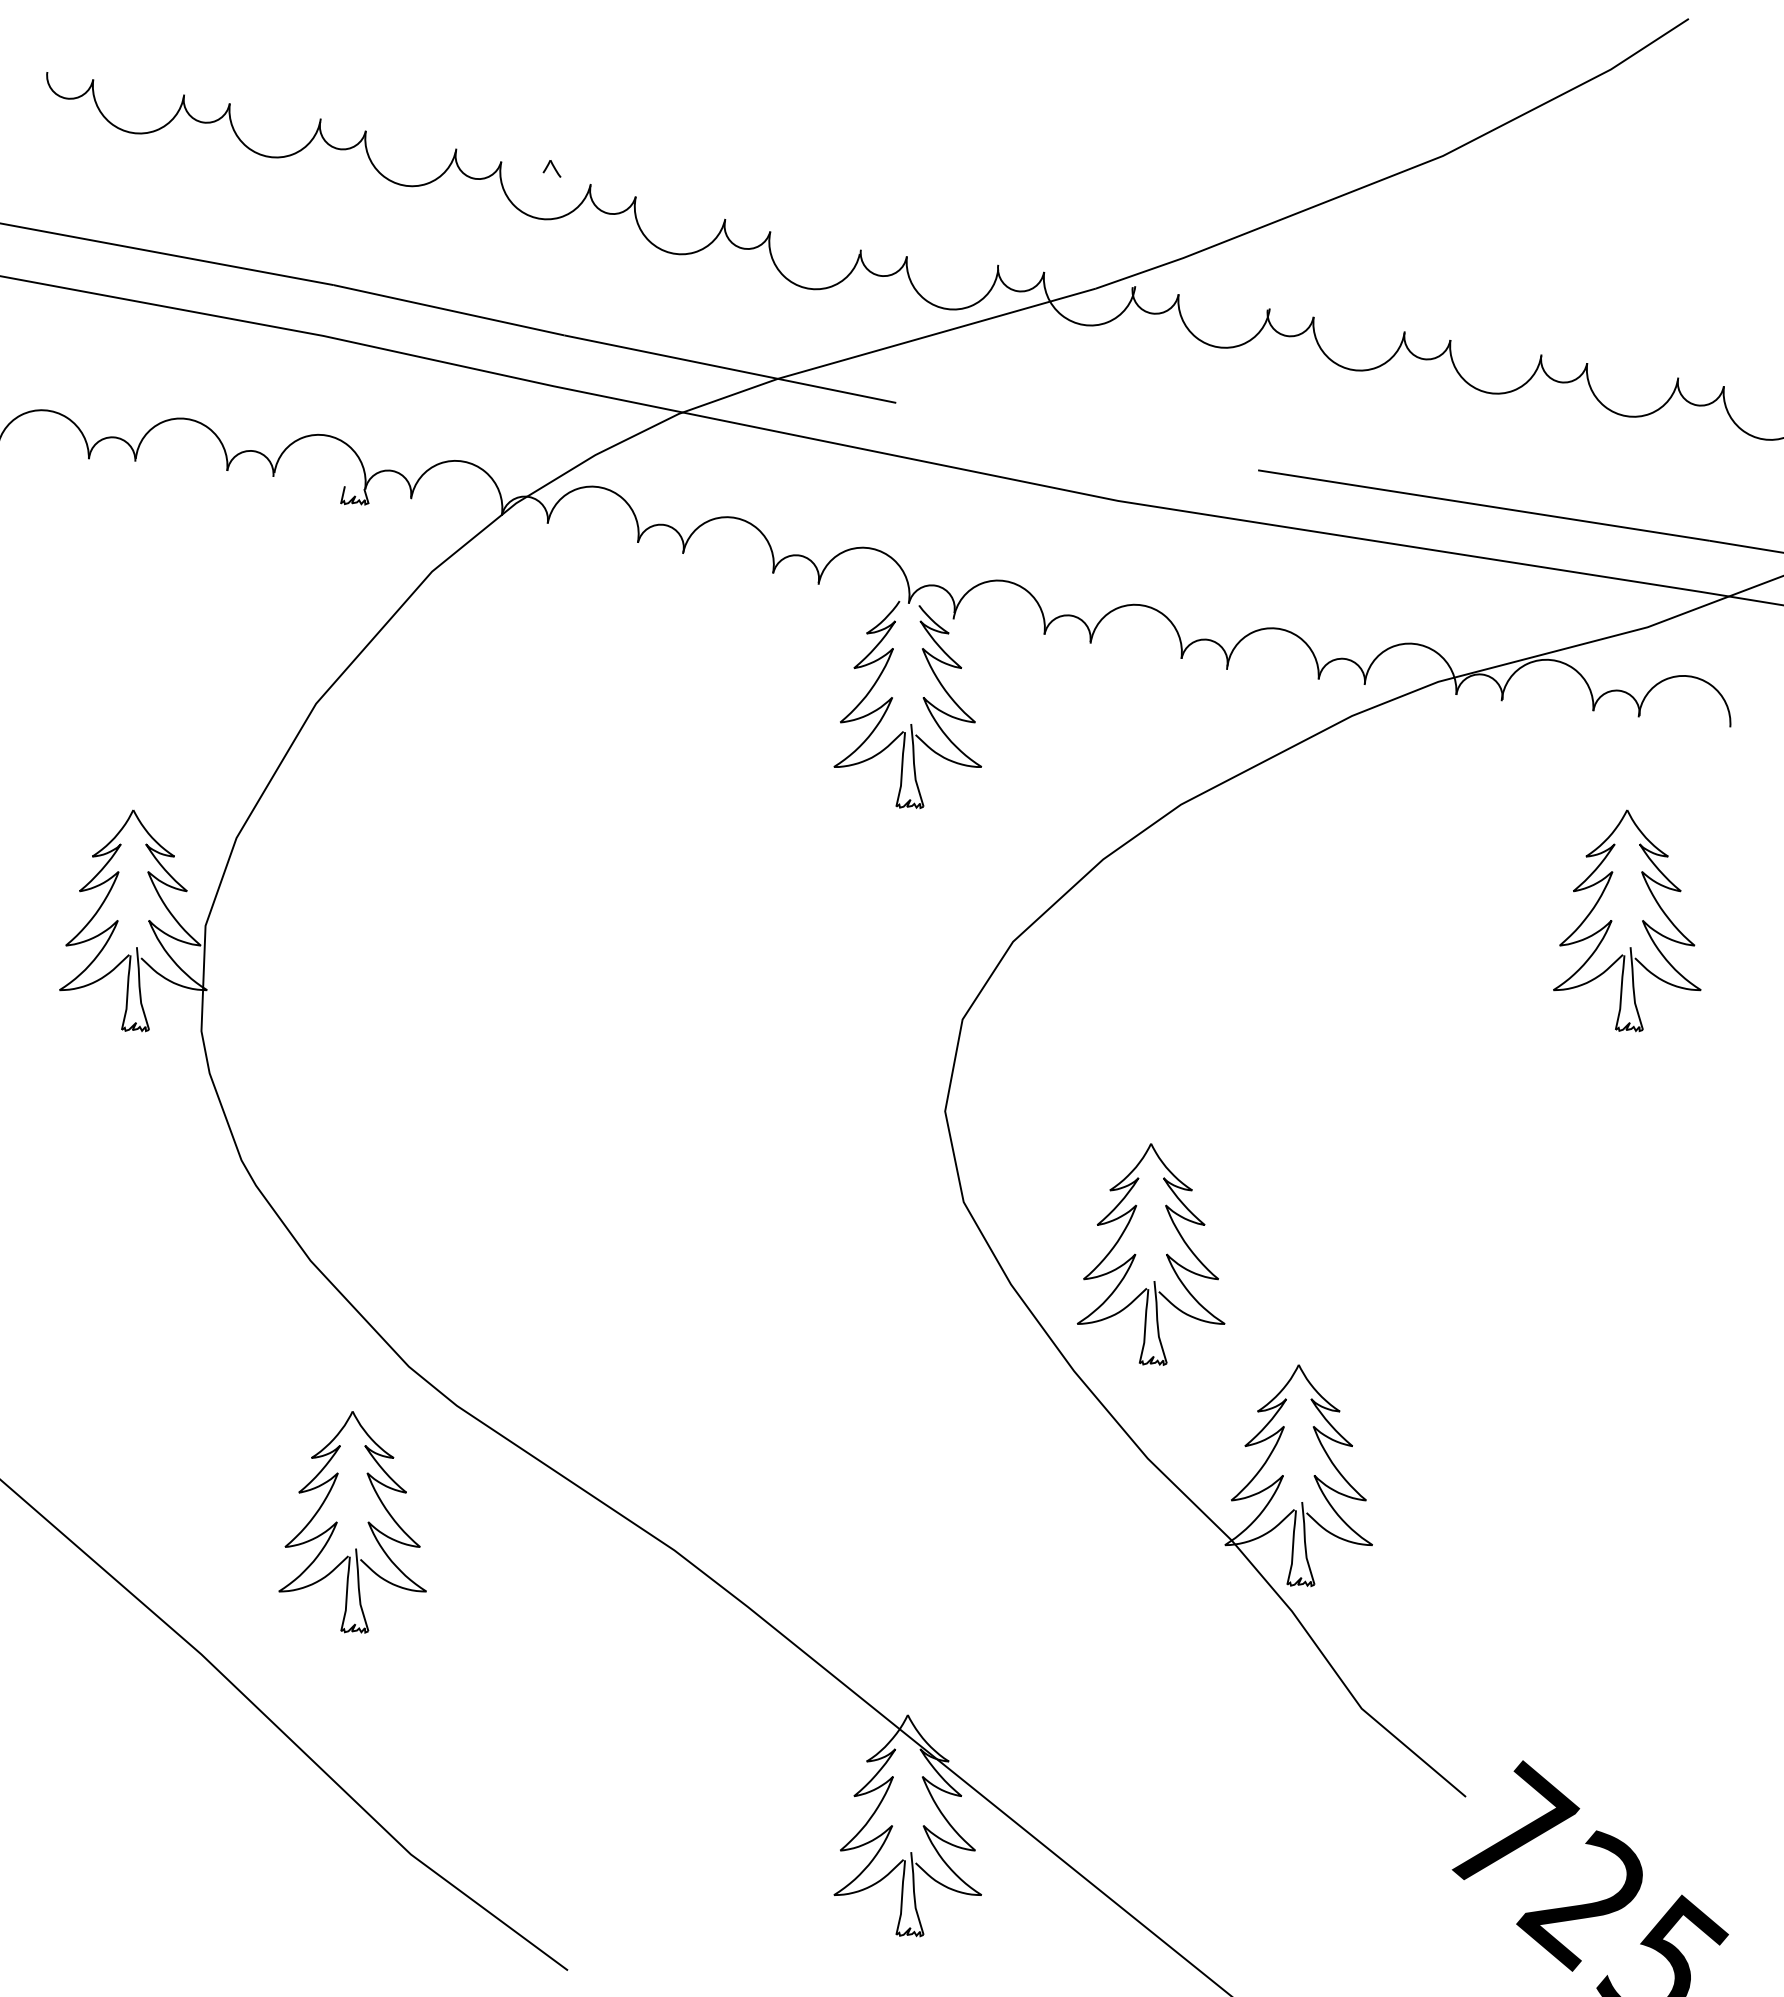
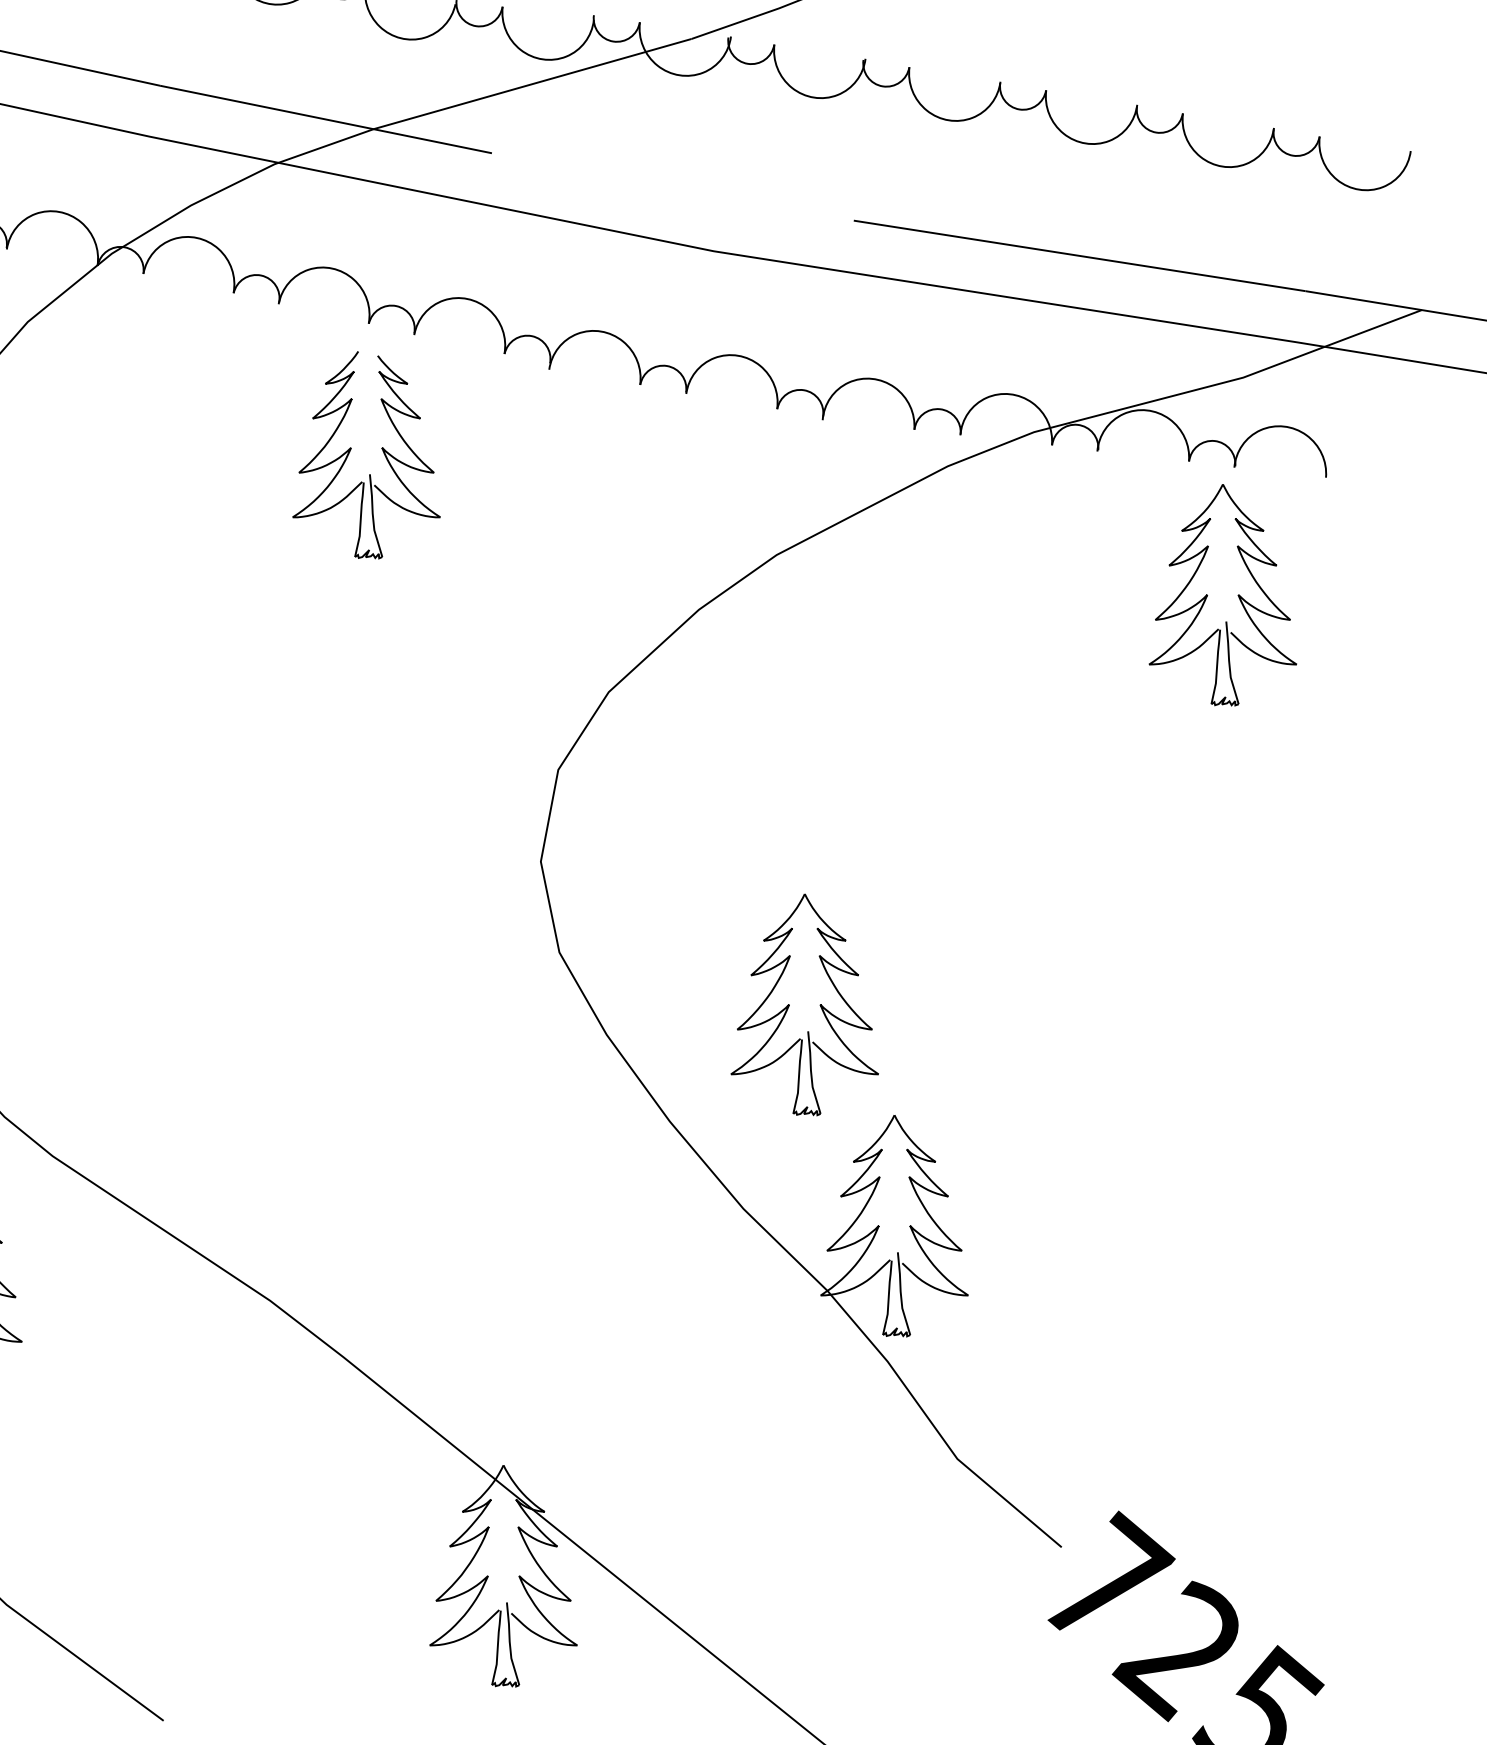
part: (892, 700) -> (351, 450), moved
part: (1612, 920) -> (1208, 594), moved
part: (1136, 1254) -> (790, 1004), moved

